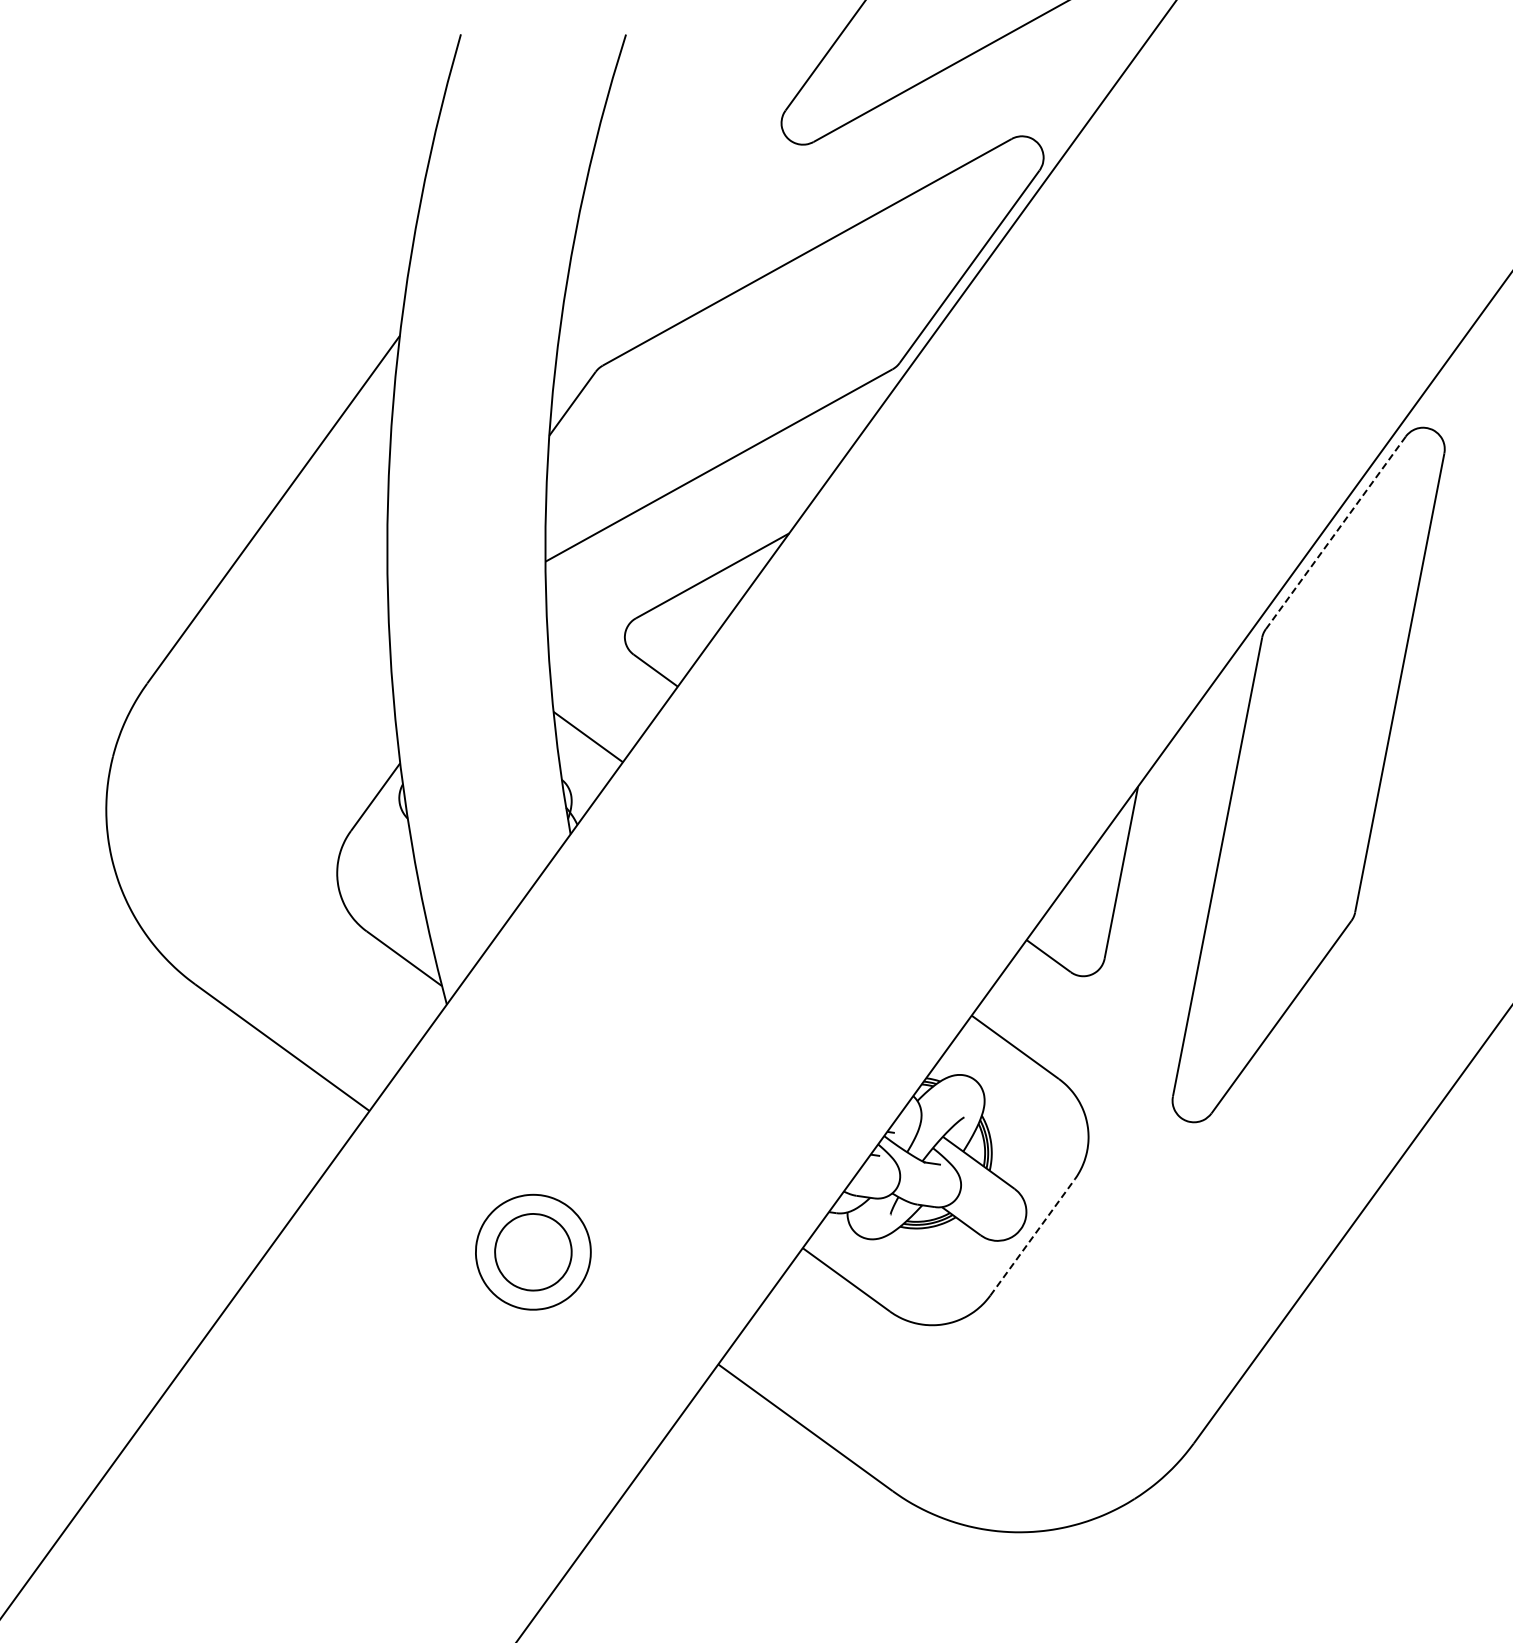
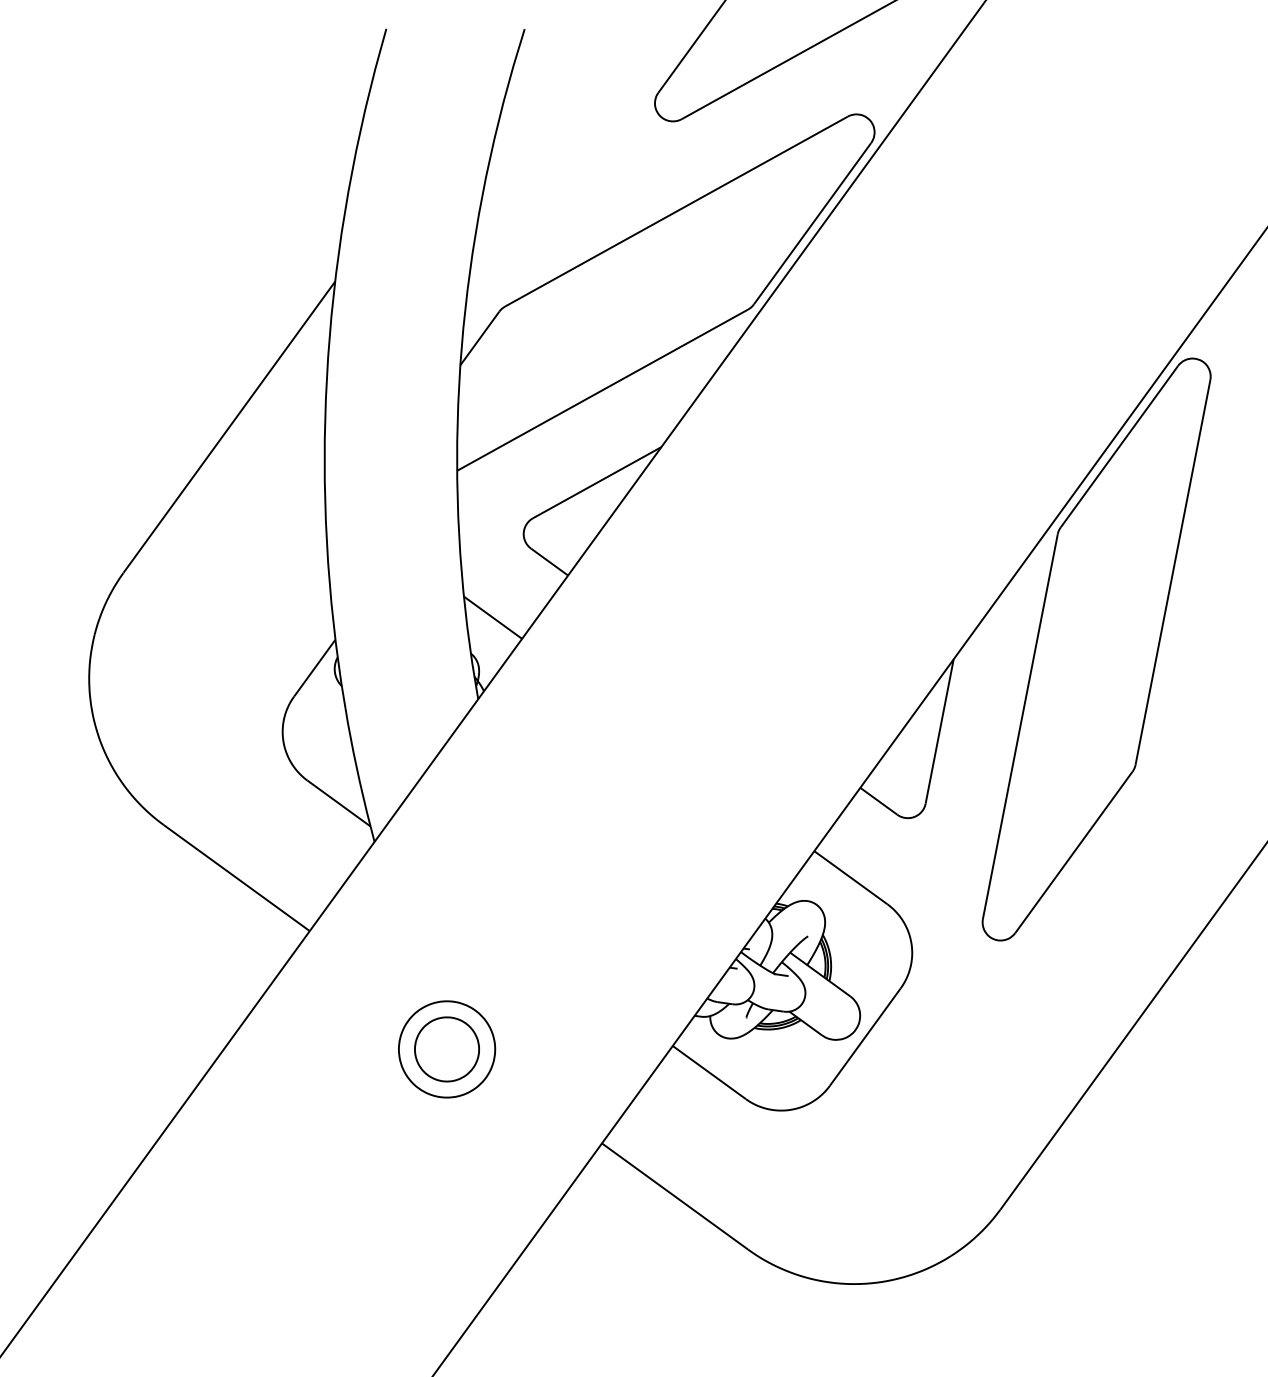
line: (1335, 533) -> (1119, 447), dashed -> solid
line: (1032, 1237) -> (865, 1037), dashed -> solid

